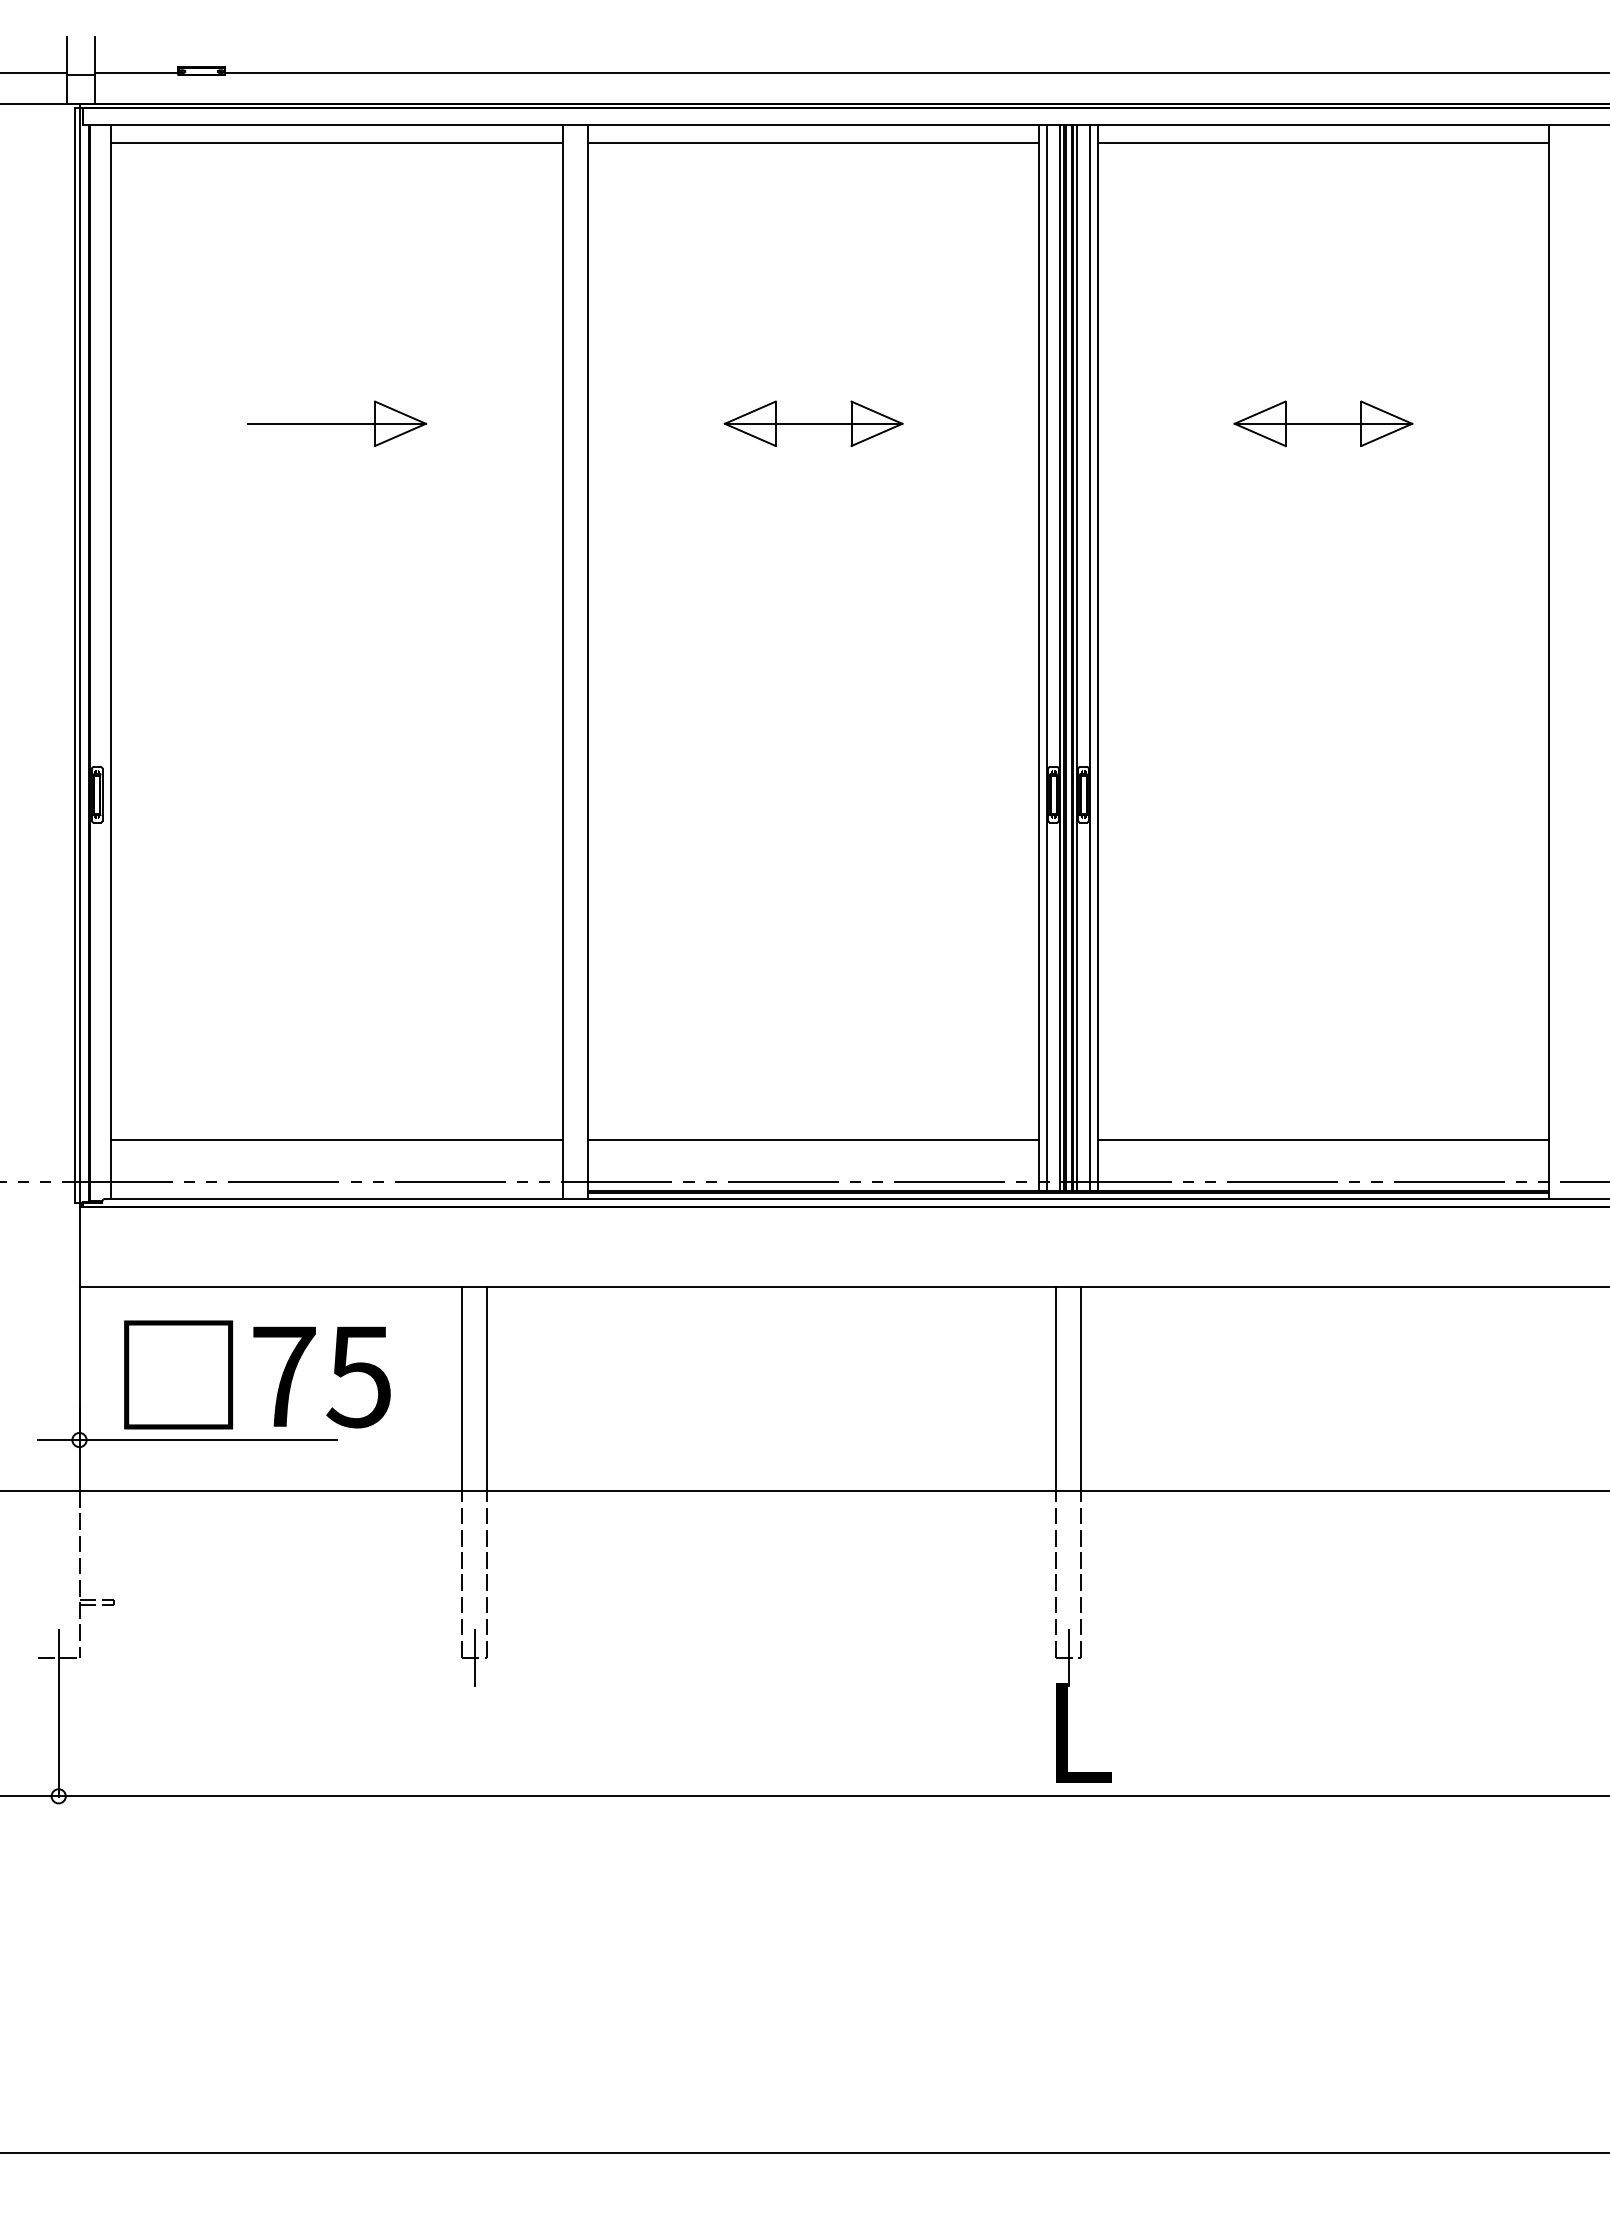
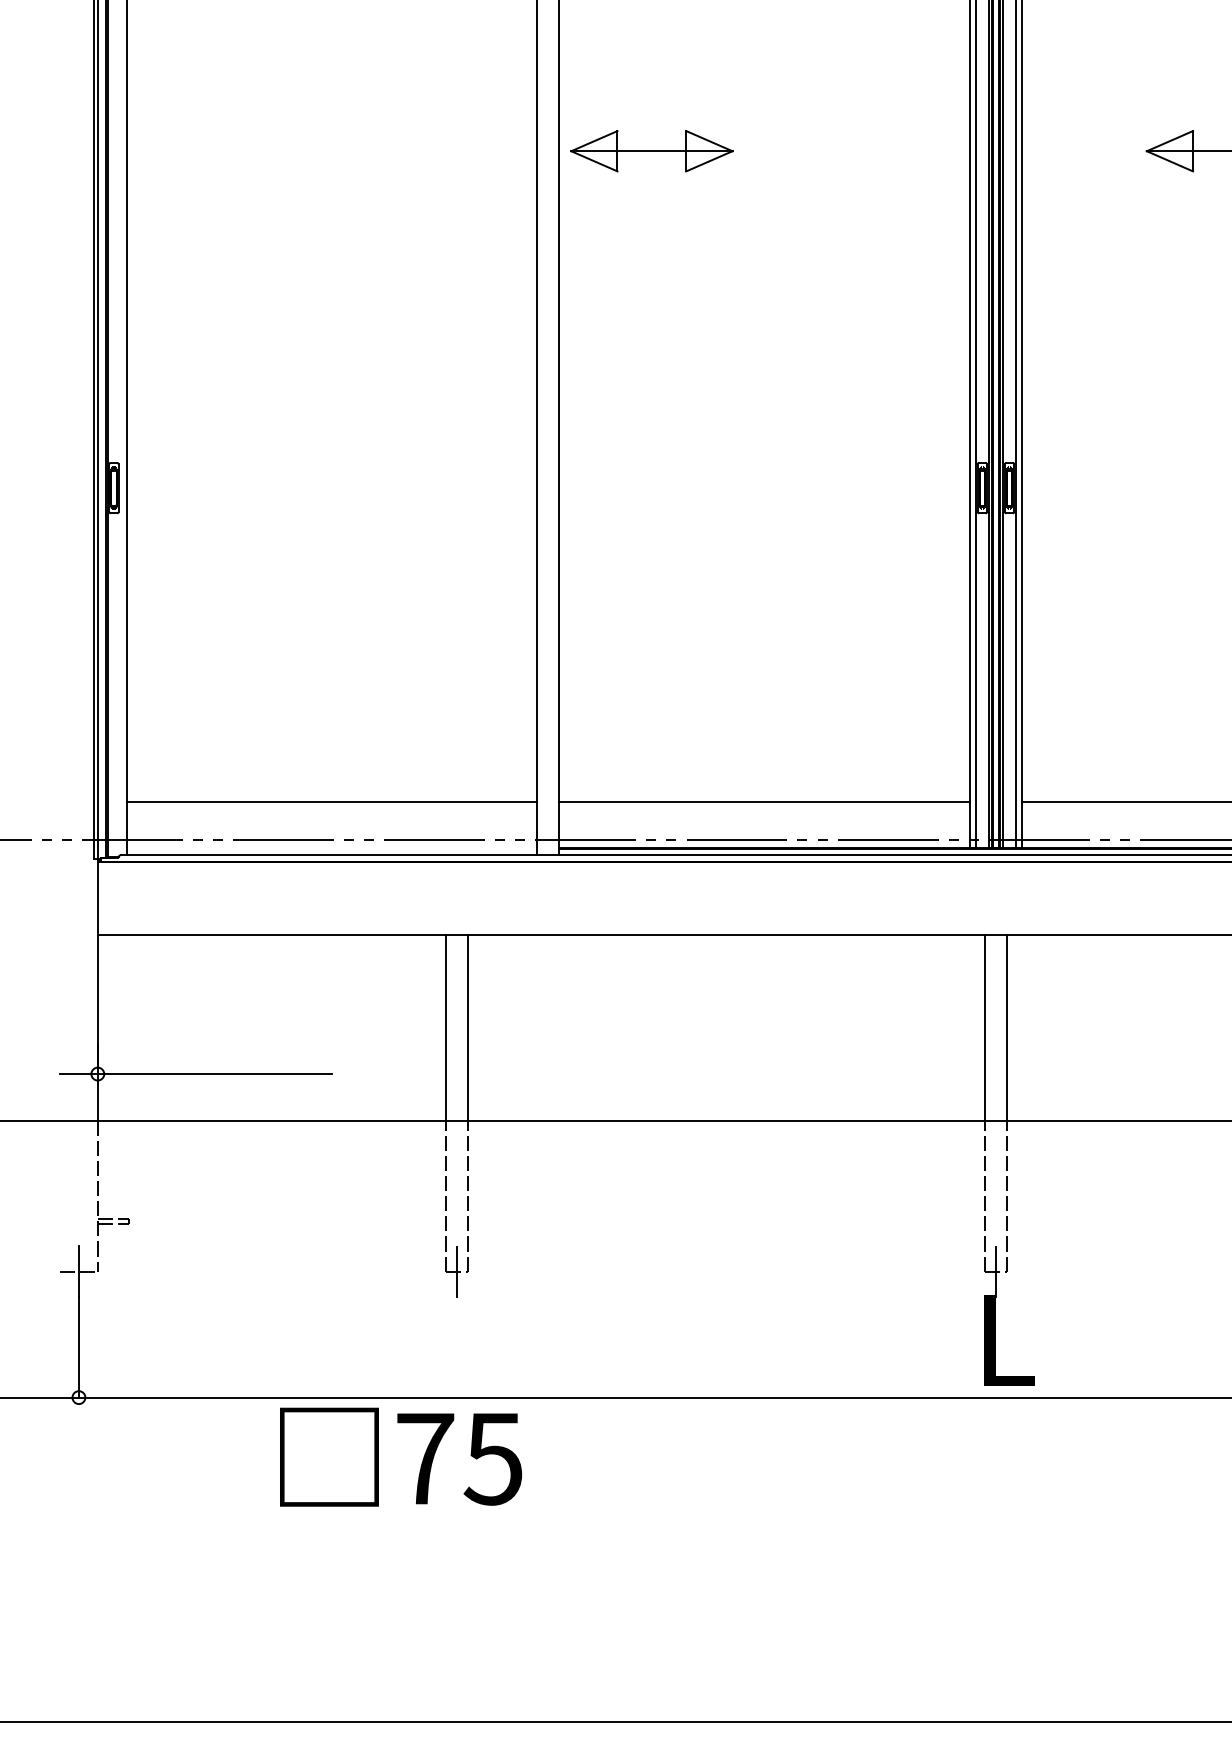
part: (336, 423) -> (331, 150), removed
part: (813, 423) -> (651, 150), moved
text: (257, 1374) -> (401, 1456), moved

